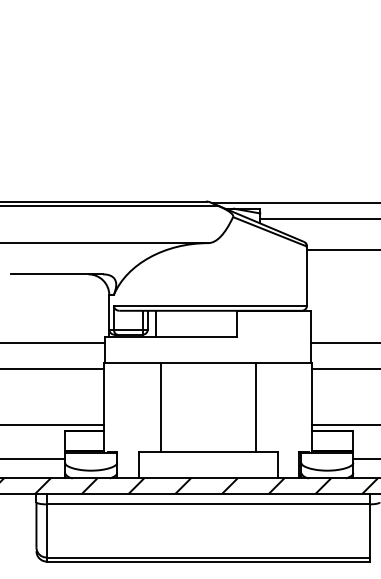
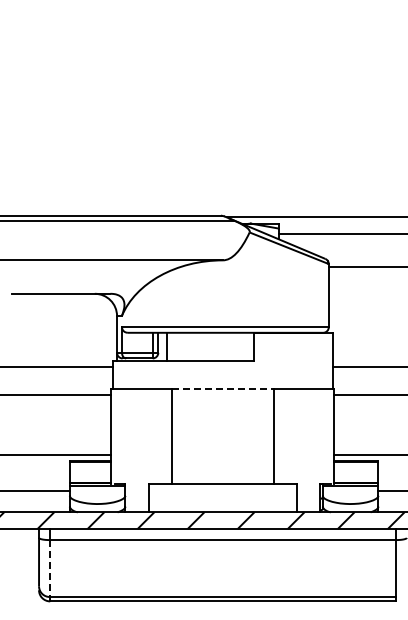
line: (208, 362) -> (223, 388), solid -> dashed
line: (47, 531) -> (50, 569), solid -> dashed

